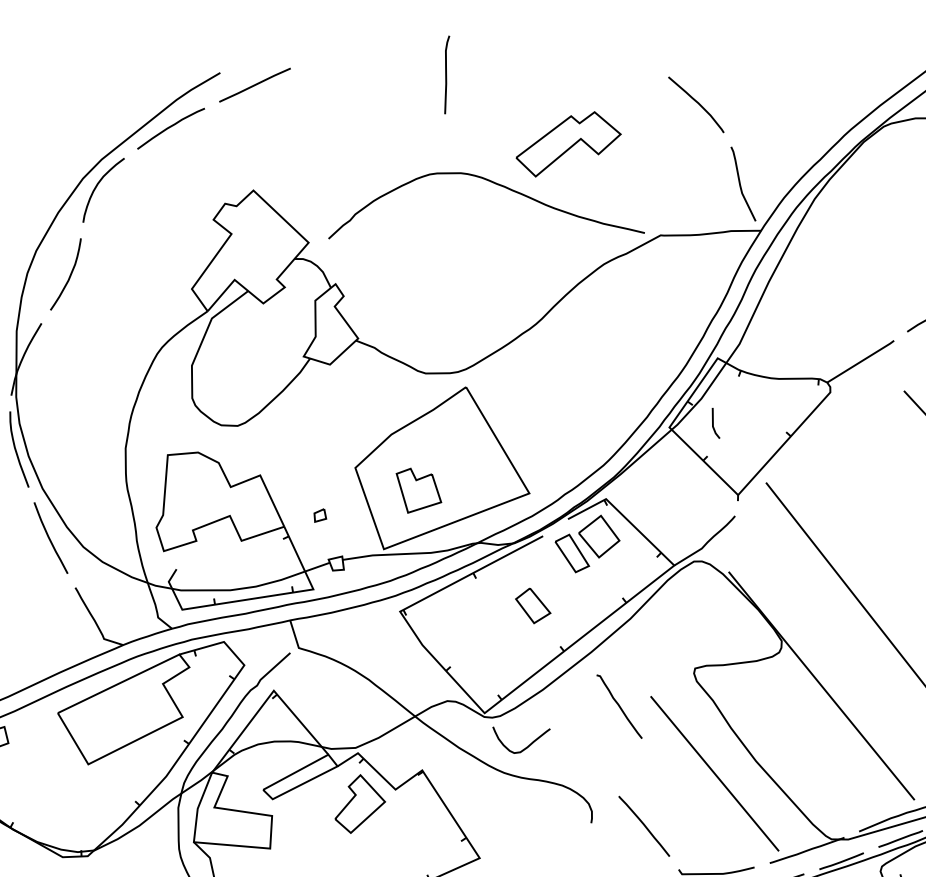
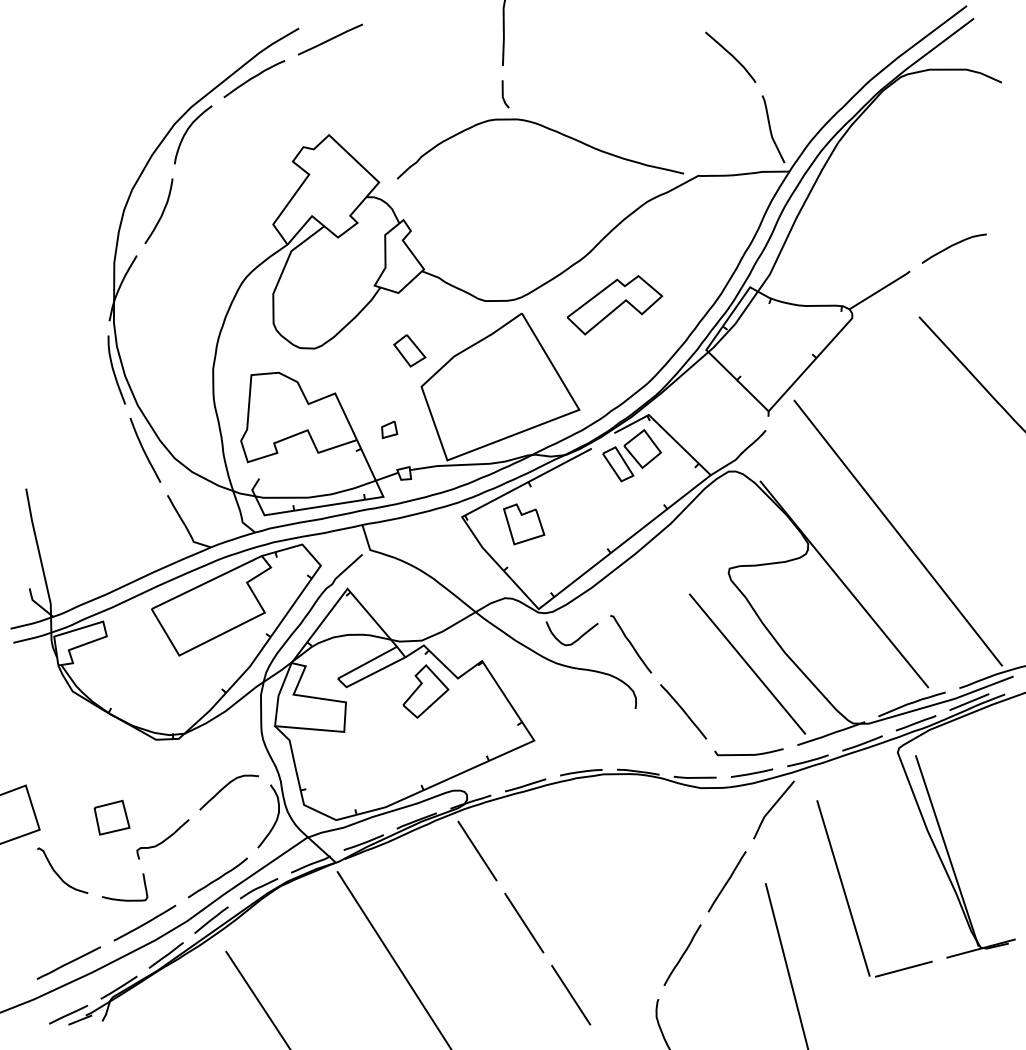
part: (569, 144) -> (615, 305), moved
line: (713, 423) -> (503, 94), moved
part: (419, 490) -> (524, 524), moved
part: (320, 515) -> (389, 429), size x1.43
part: (532, 605) -> (409, 350), moved
curve: (619, 706) -> (631, 644), moved

